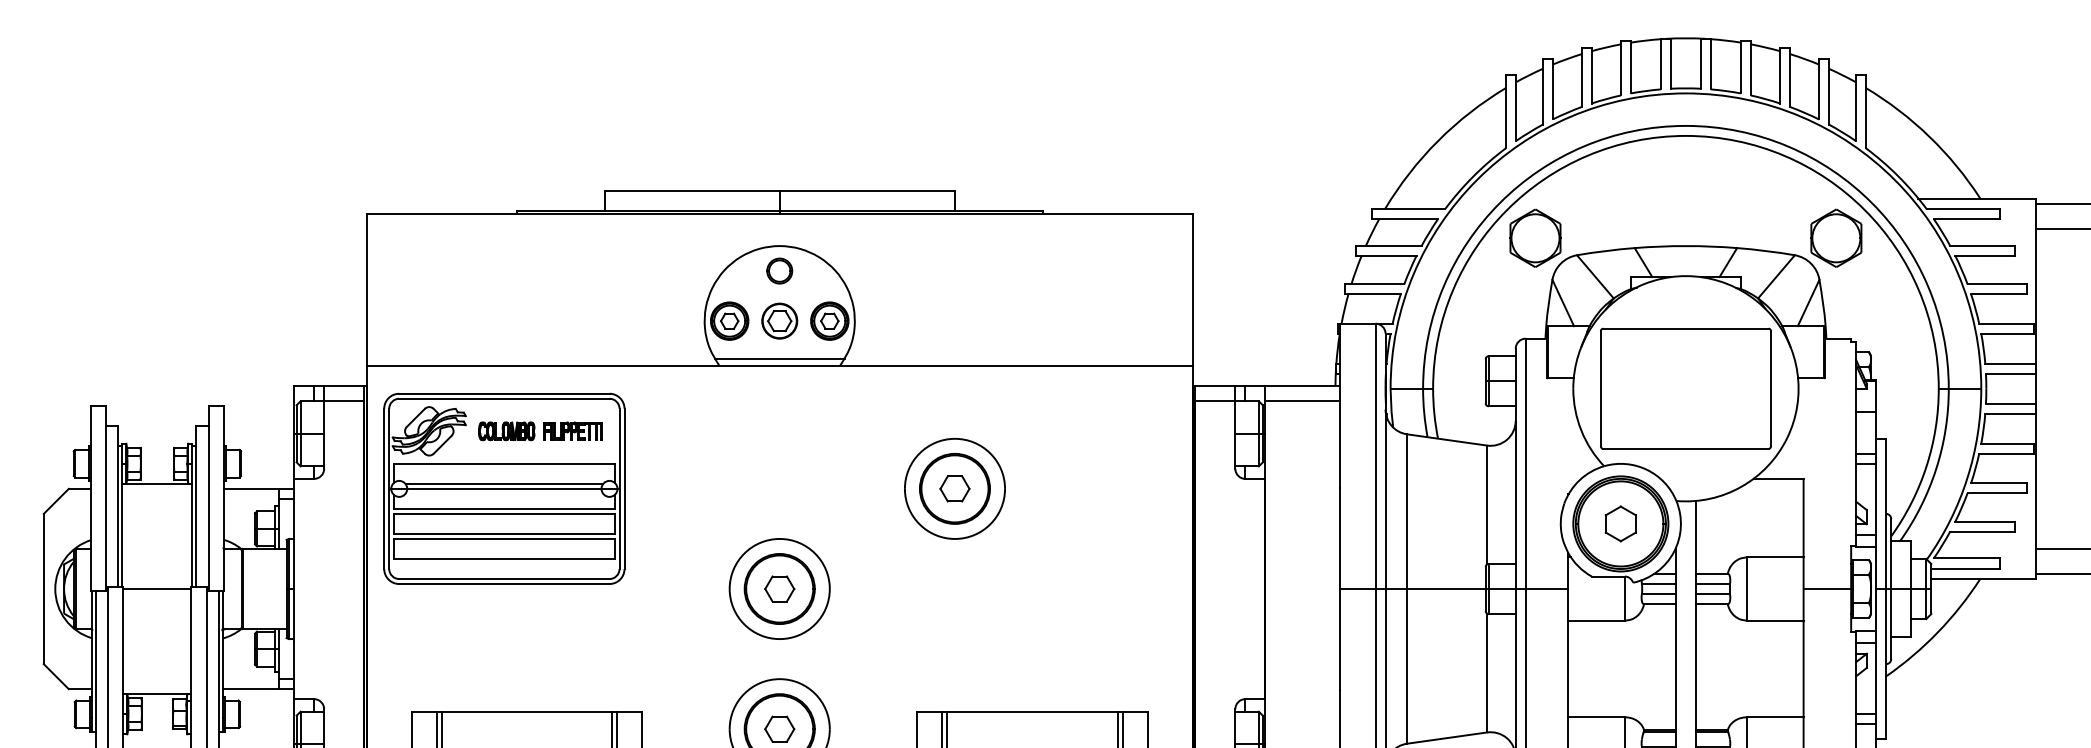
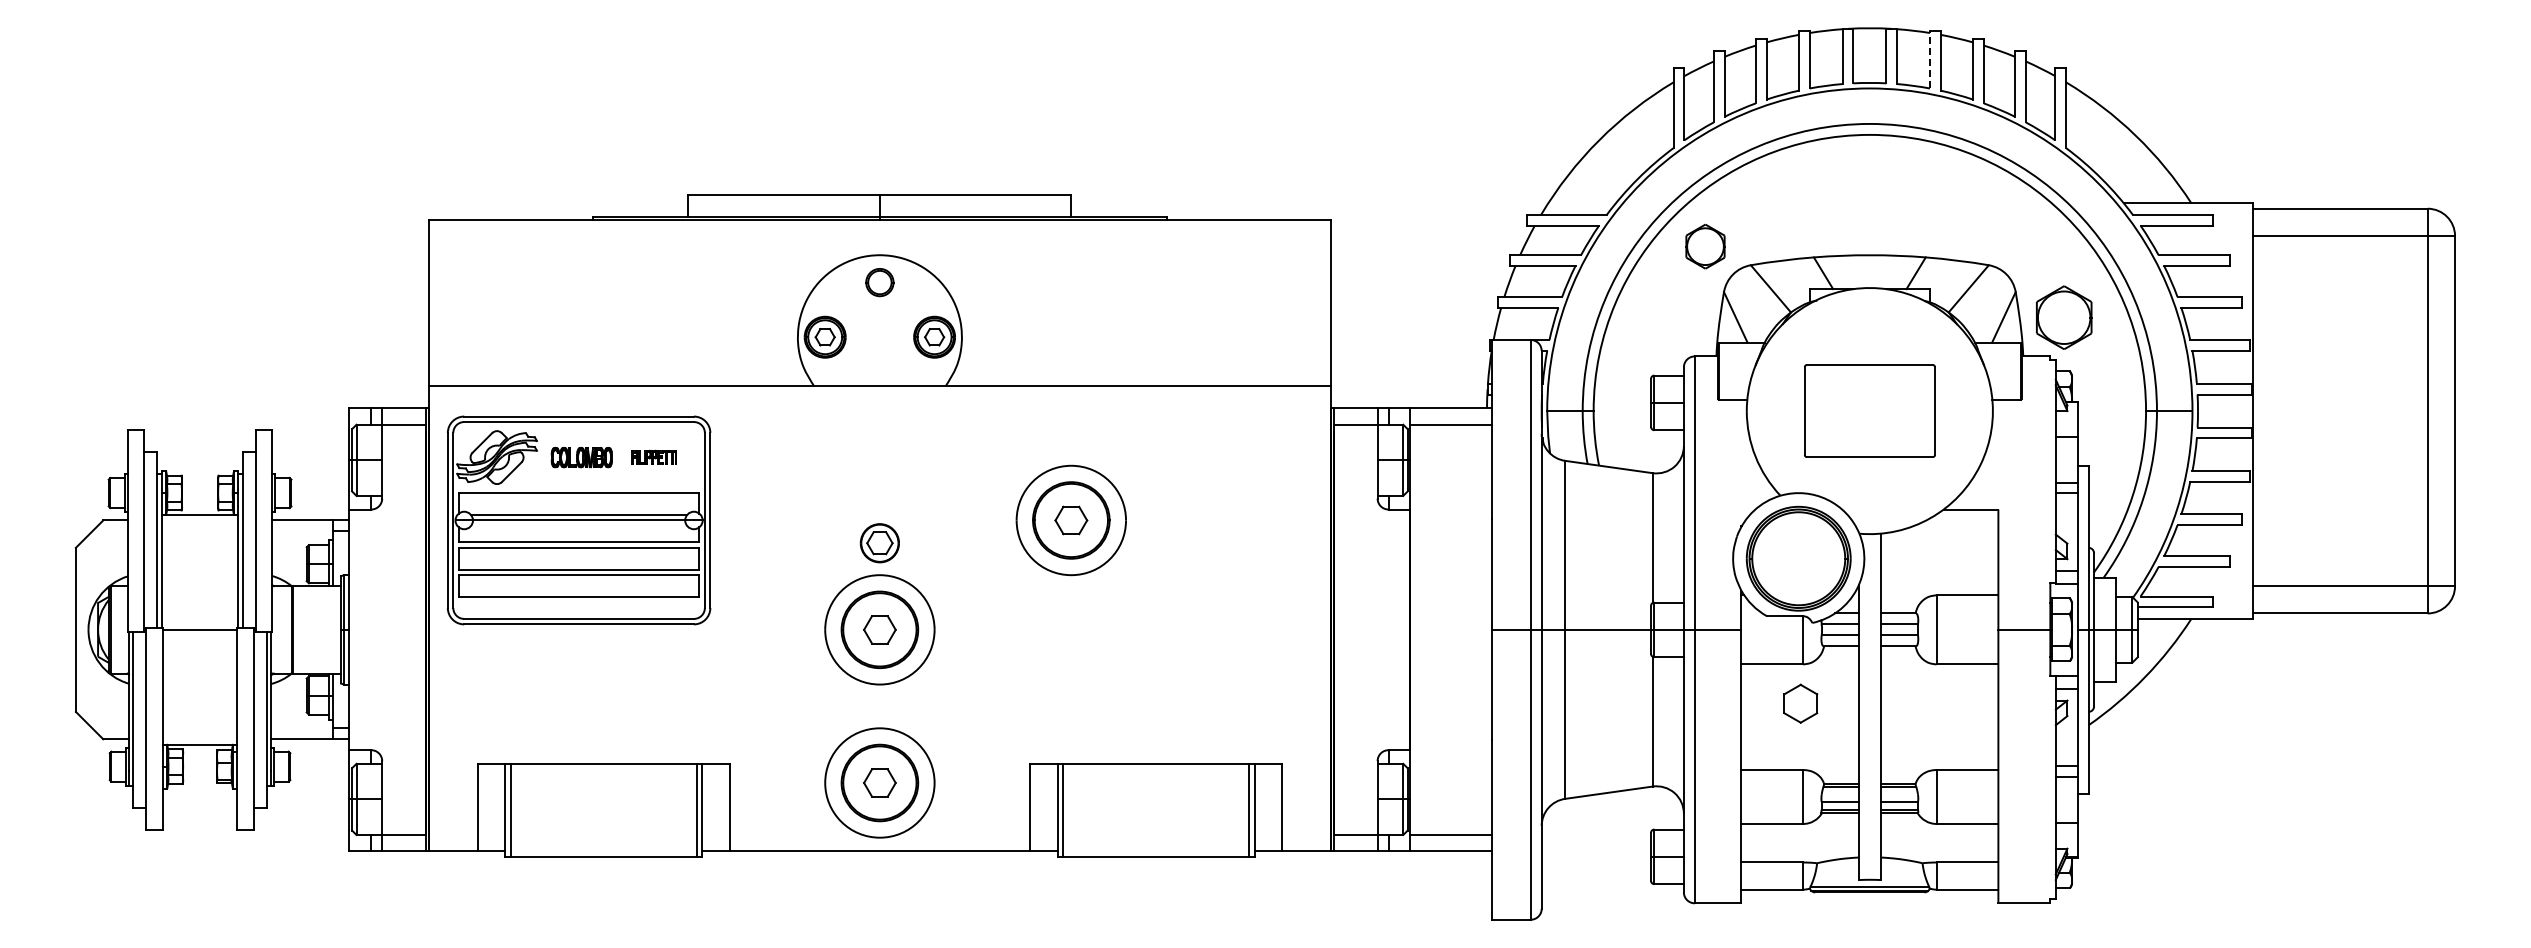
line: (1740, 66) -> (1929, 59), solid -> dashed
part: (1535, 238) -> (1705, 246), size x0.7
part: (1836, 238) -> (2064, 317), moved
part: (779, 321) -> (879, 543), moved
line: (779, 358) -> (879, 378), removed
part: (1685, 388) -> (1869, 410), size x0.7
part: (572, 431) -> (653, 457), size x0.7
part: (1620, 523) -> (1800, 703), moved

